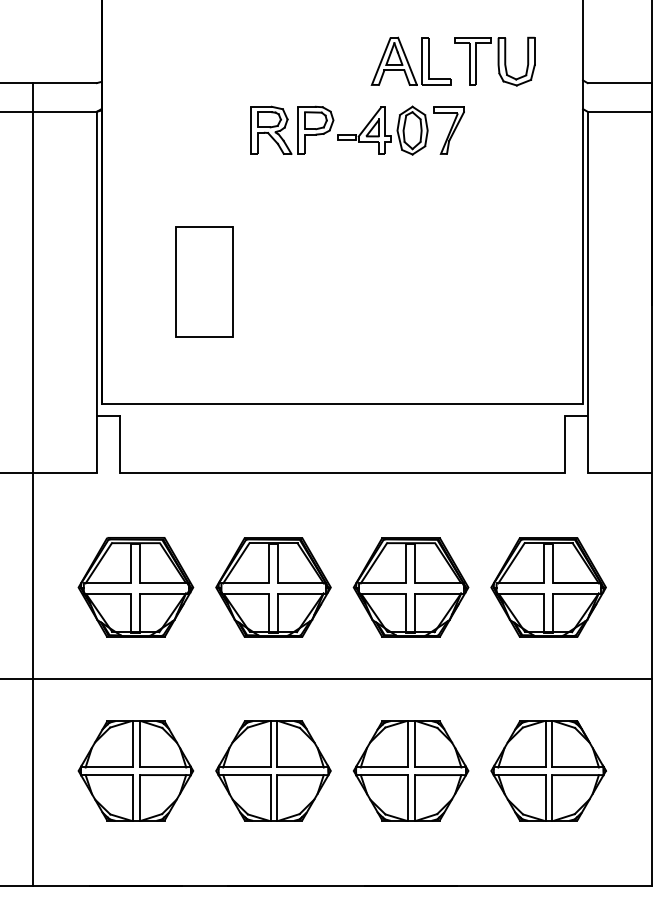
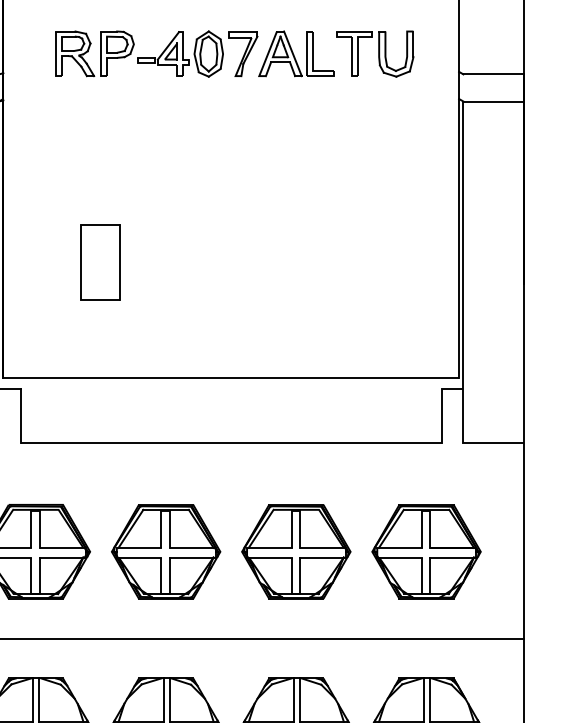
part: (357, 130) -> (156, 53), moved
part: (204, 281) -> (100, 262), size x0.71

